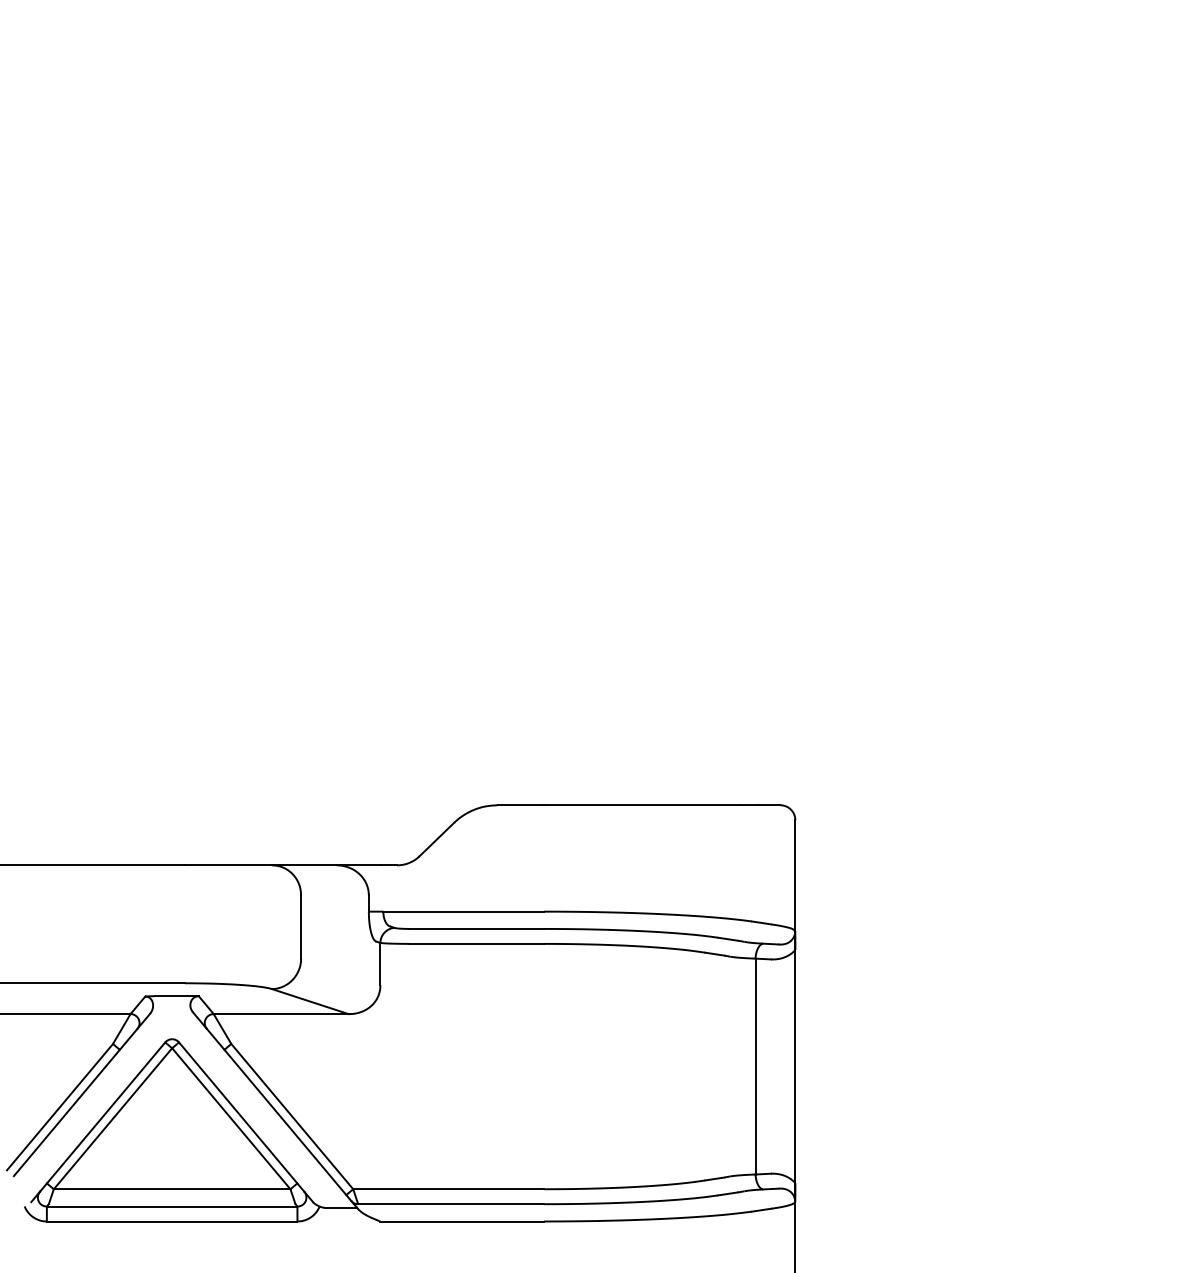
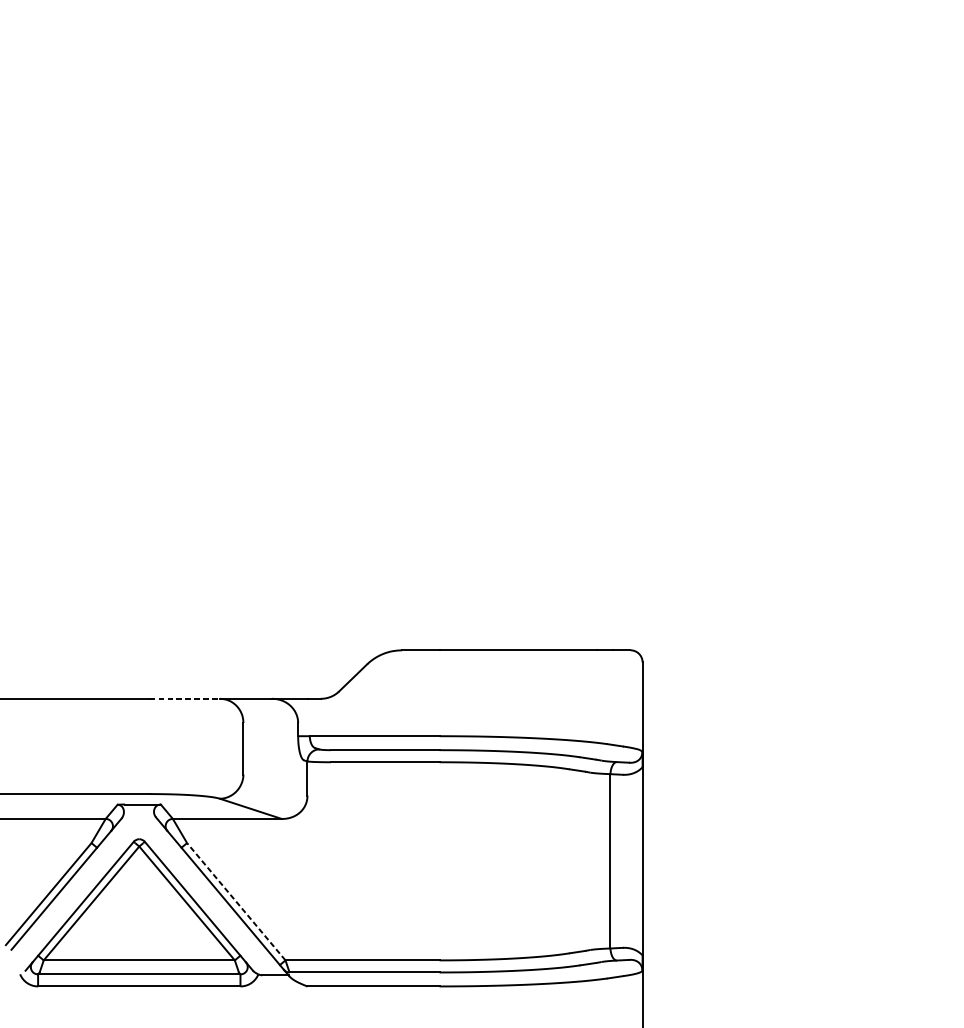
line: (228, 865) -> (184, 698), solid -> dashed
line: (292, 1116) -> (236, 901), solid -> dashed

